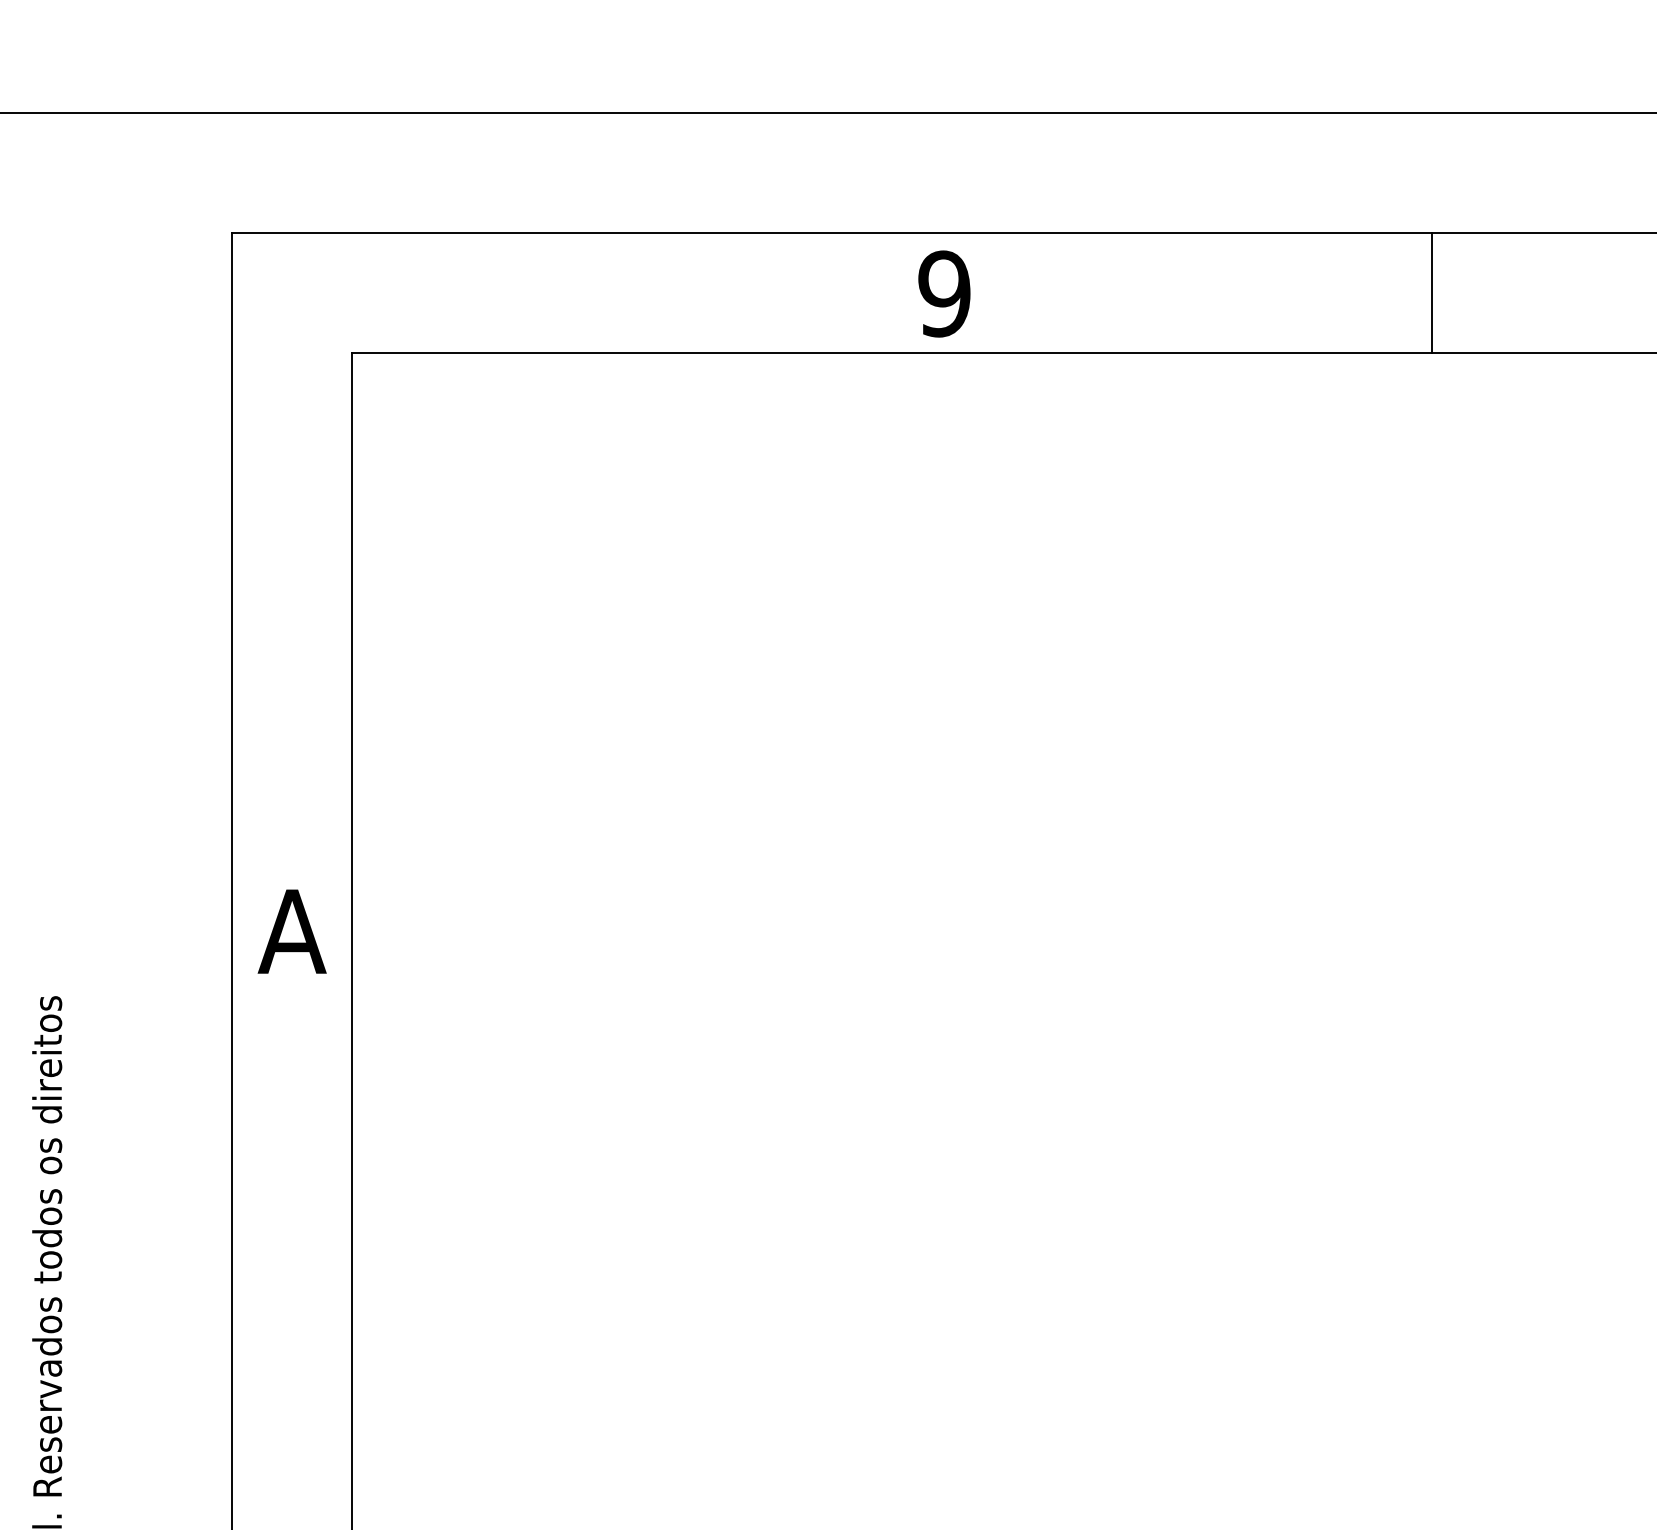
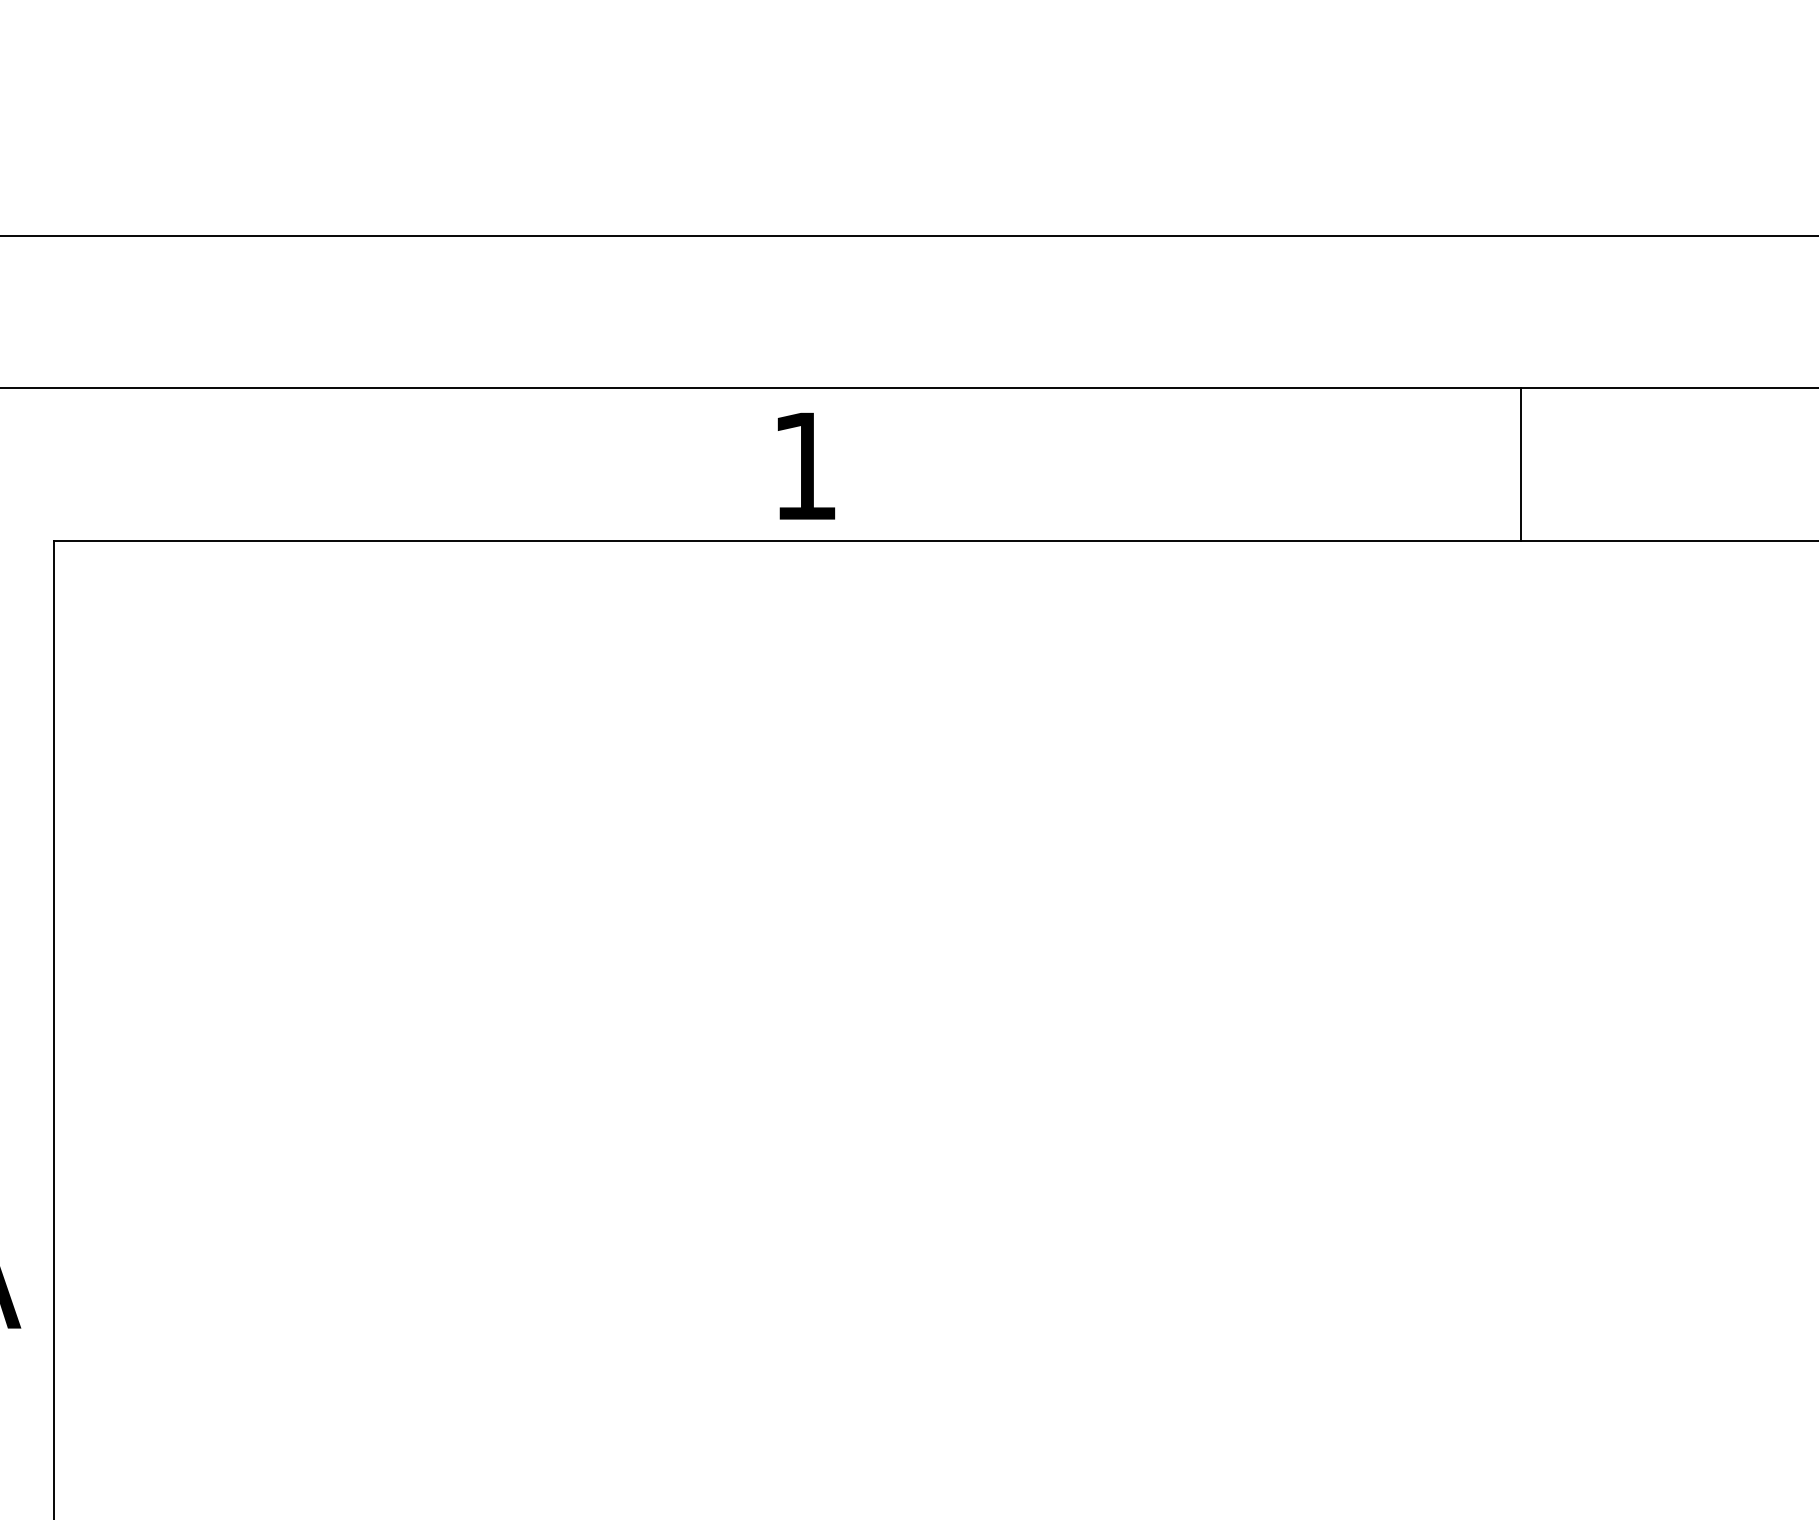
line: (1432, 292) -> (1521, 464), moved
text: (944, 293) -> (804, 465), 9 -> 1

